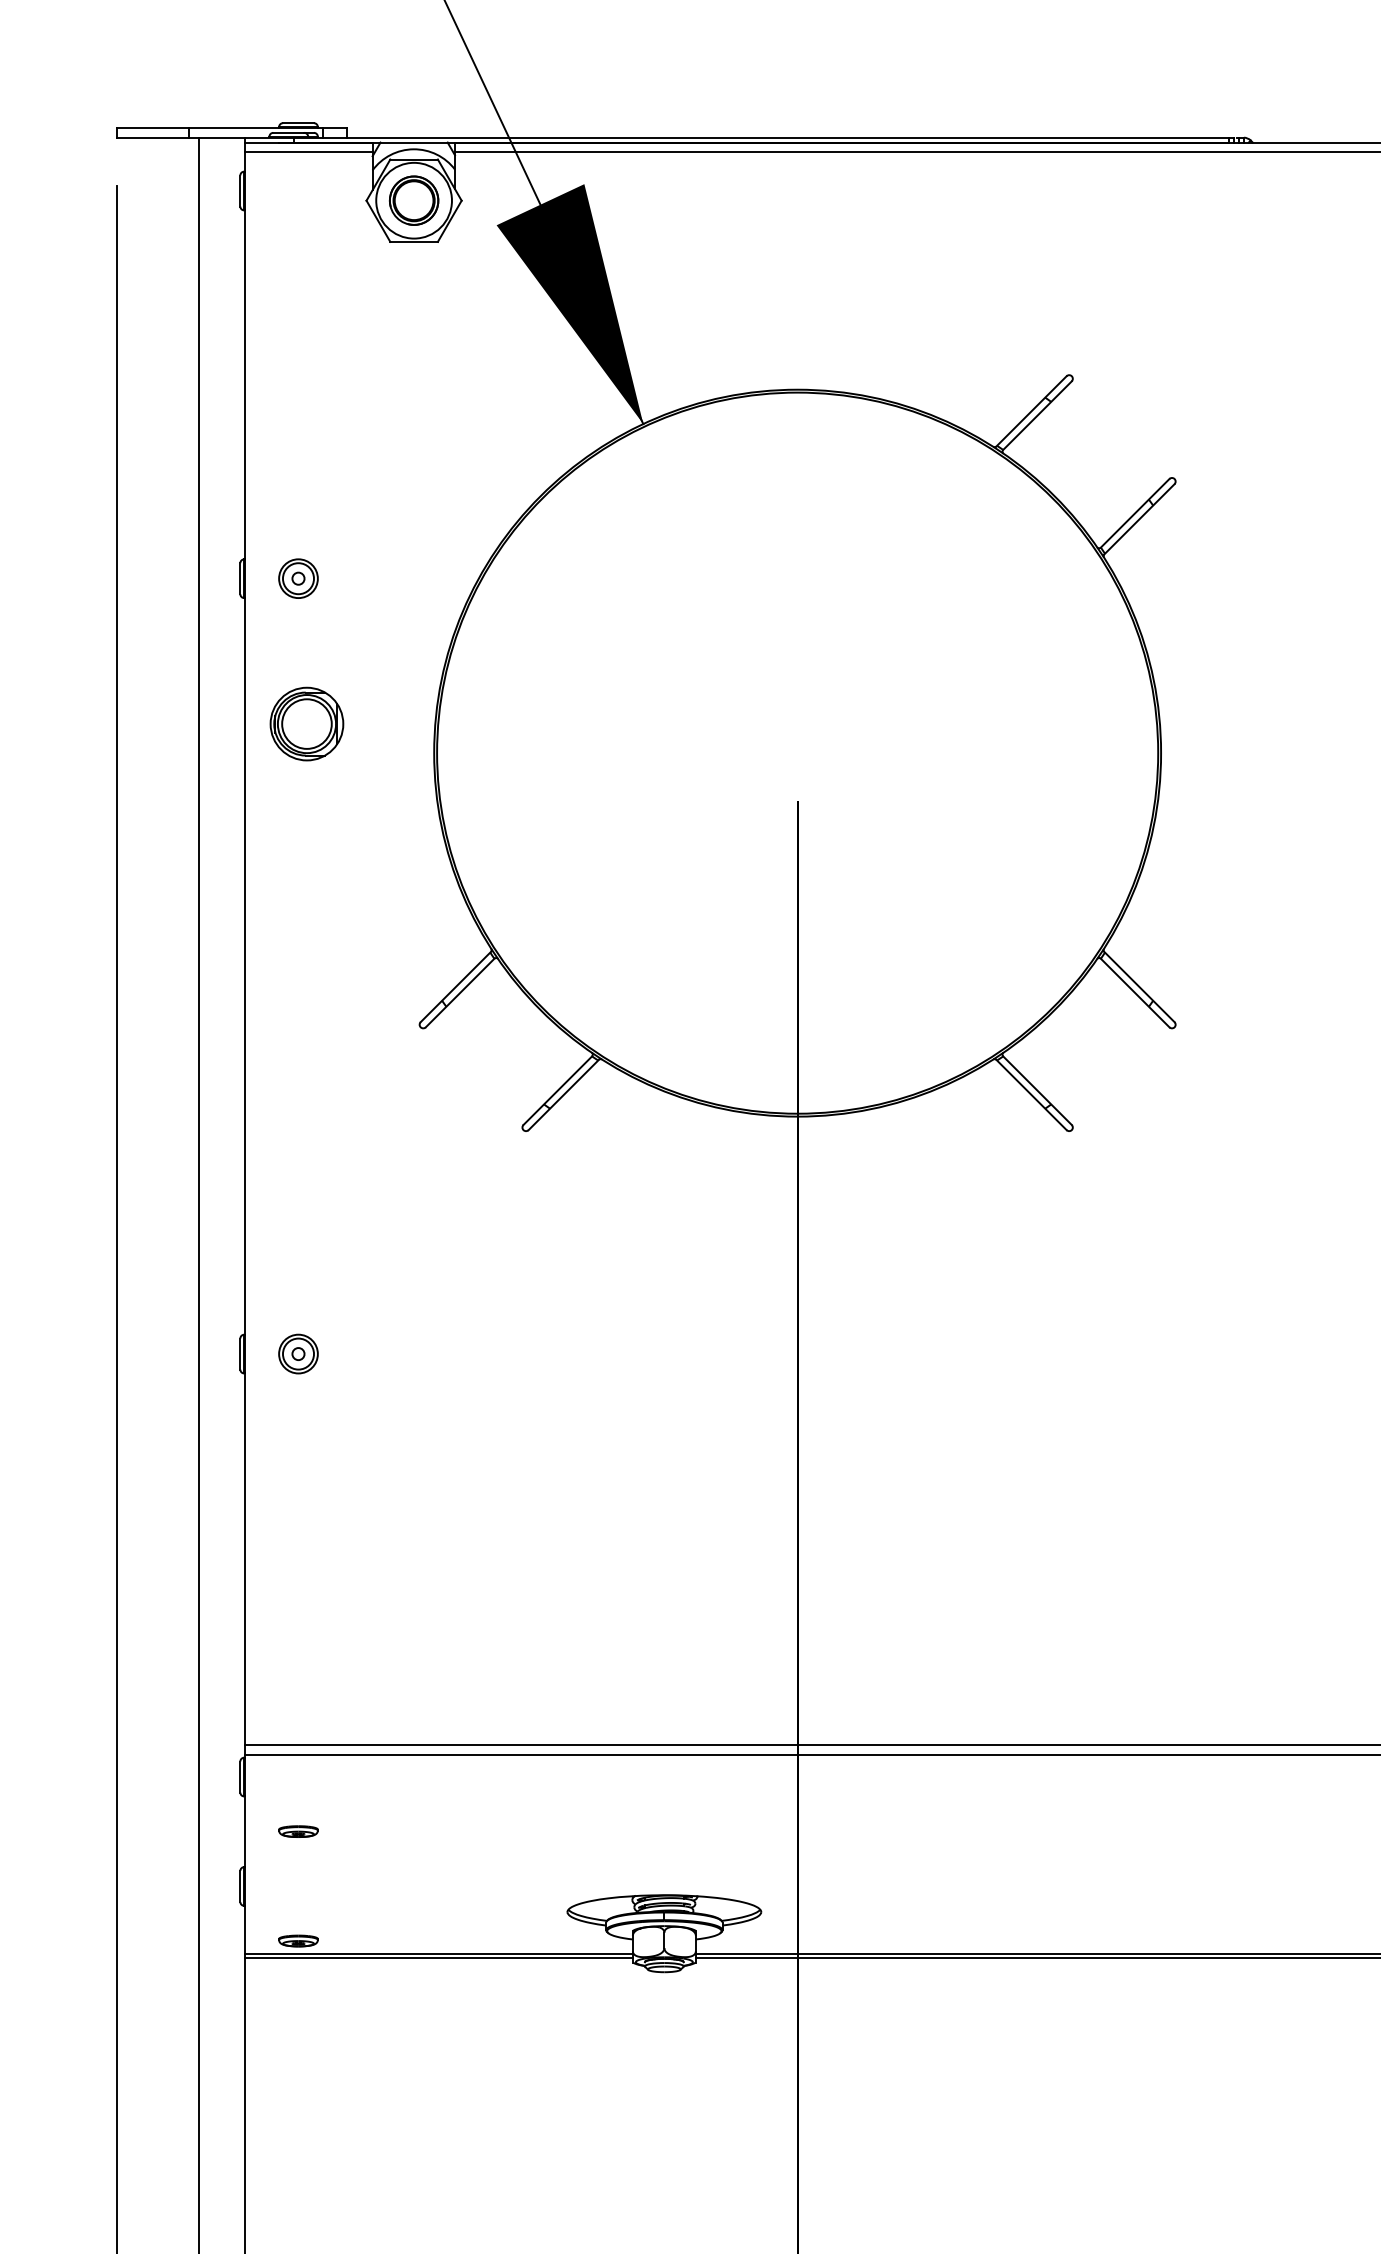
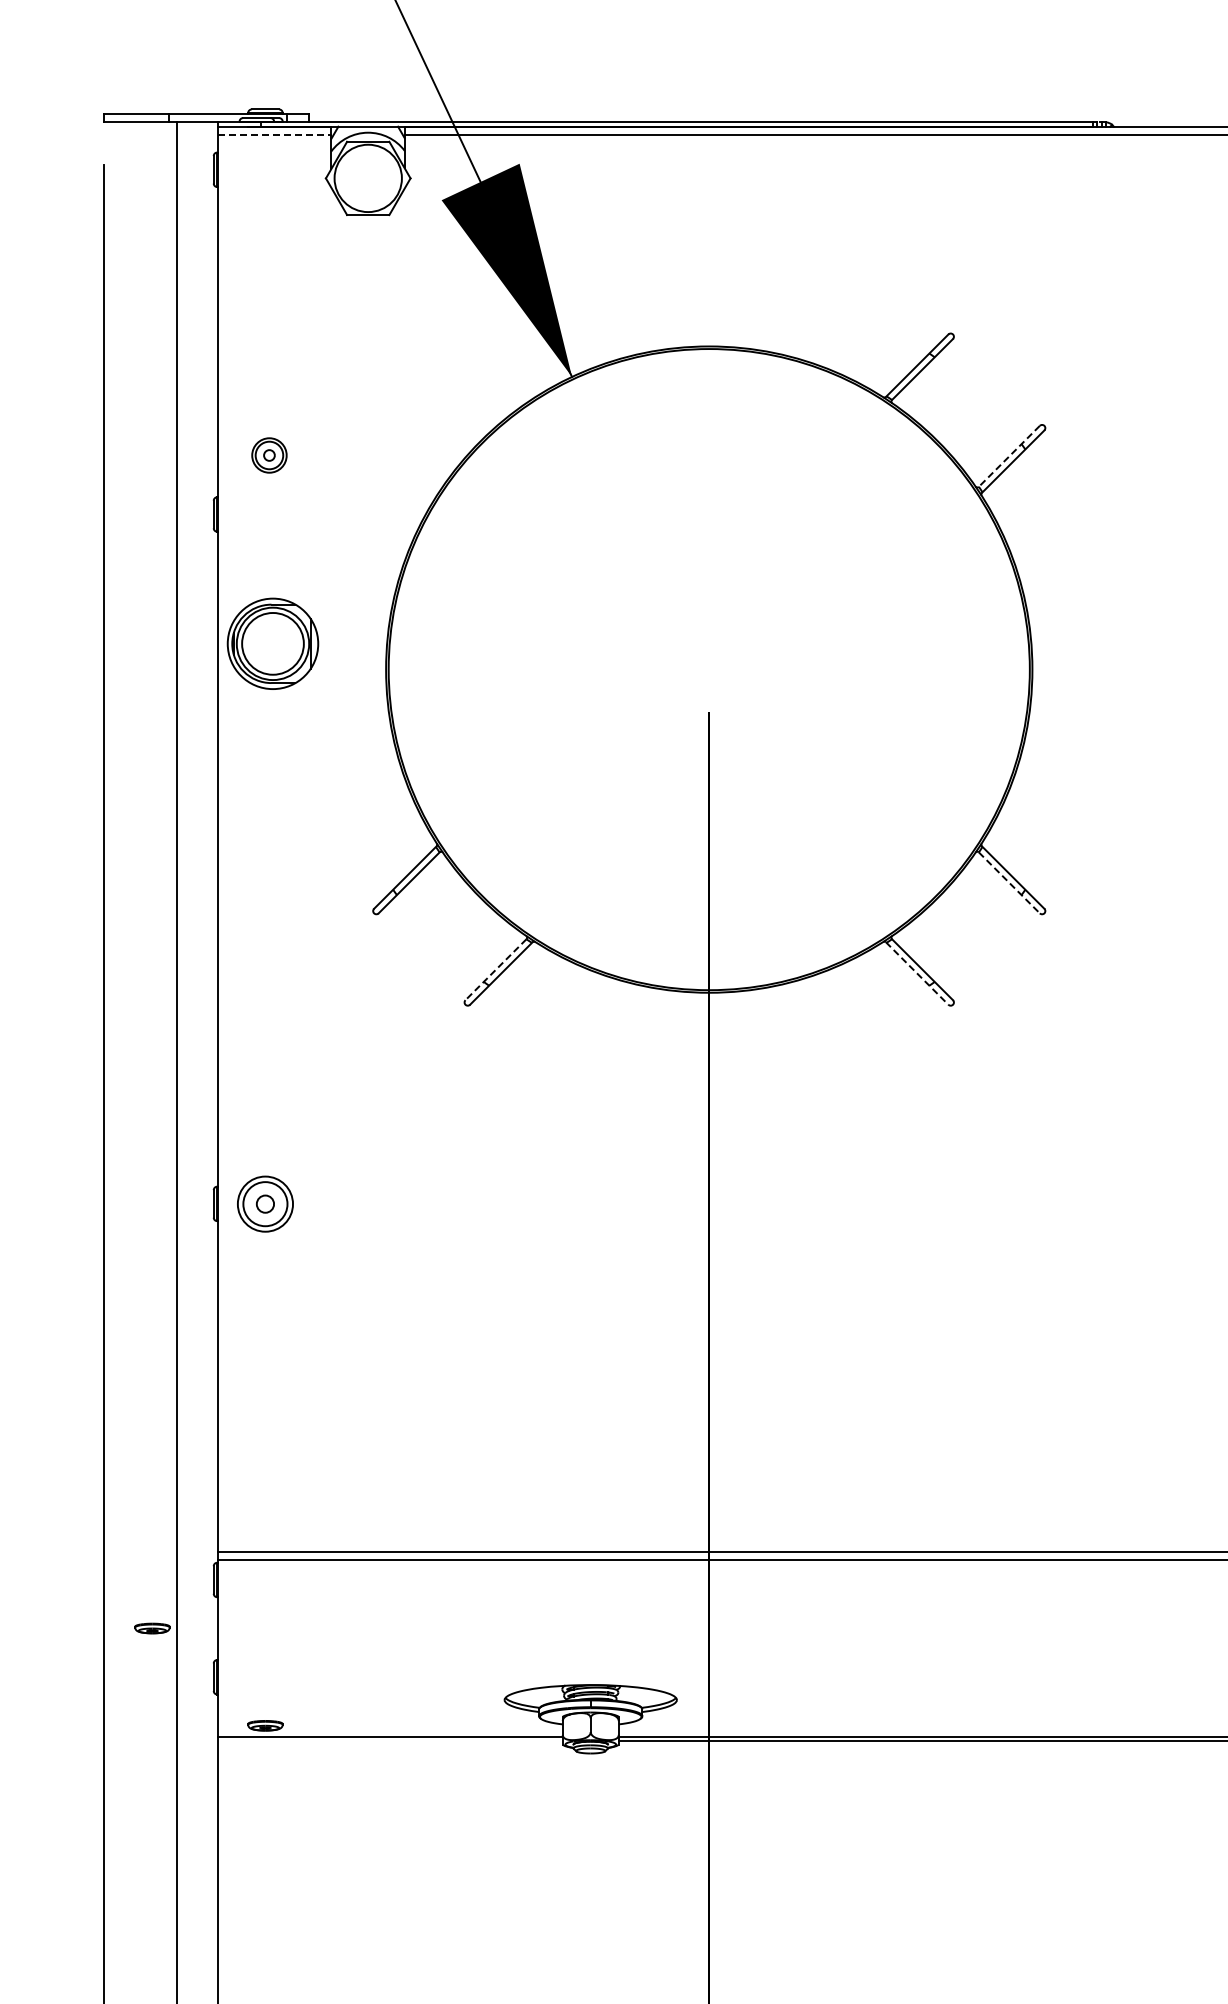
line: (308, 152) -> (274, 135), solid -> dashed
part: (413, 199) -> (367, 177), removed
line: (1135, 513) -> (1009, 456), solid -> dashed
part: (298, 578) -> (269, 455), moved
part: (306, 723) -> (272, 643), size x1.4
line: (1135, 993) -> (1009, 883), solid -> dashed
line: (557, 1091) -> (495, 970), solid -> dashed
line: (1031, 1094) -> (917, 973), solid -> dashed
part: (298, 1353) -> (265, 1203), size x1.6
part: (298, 1831) -> (152, 1628), moved
line: (439, 1958) -> (390, 1741), removed

